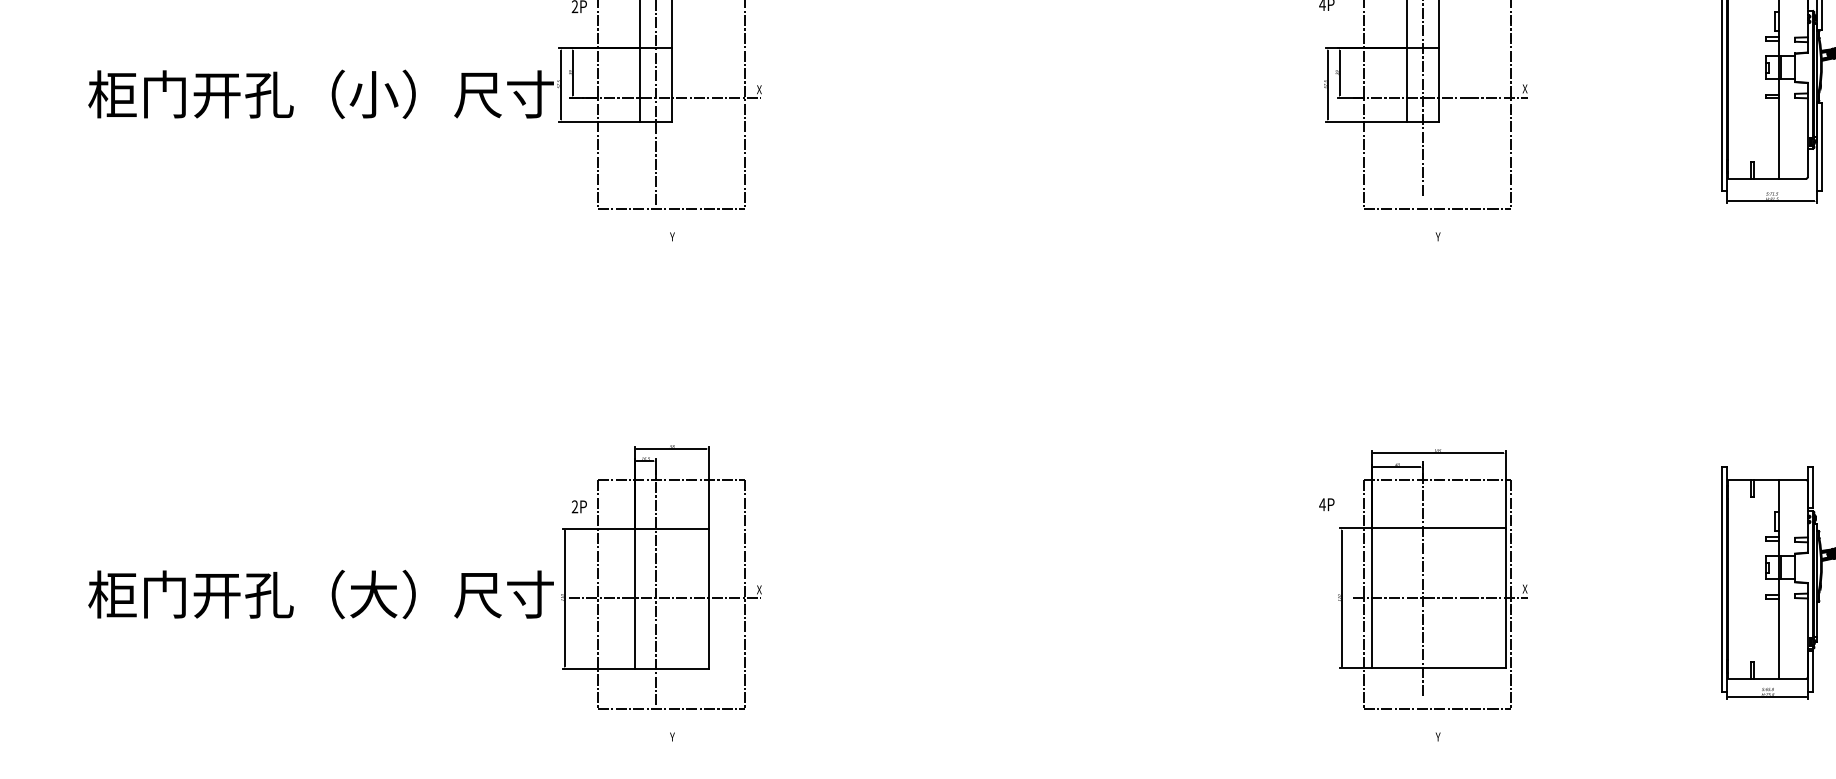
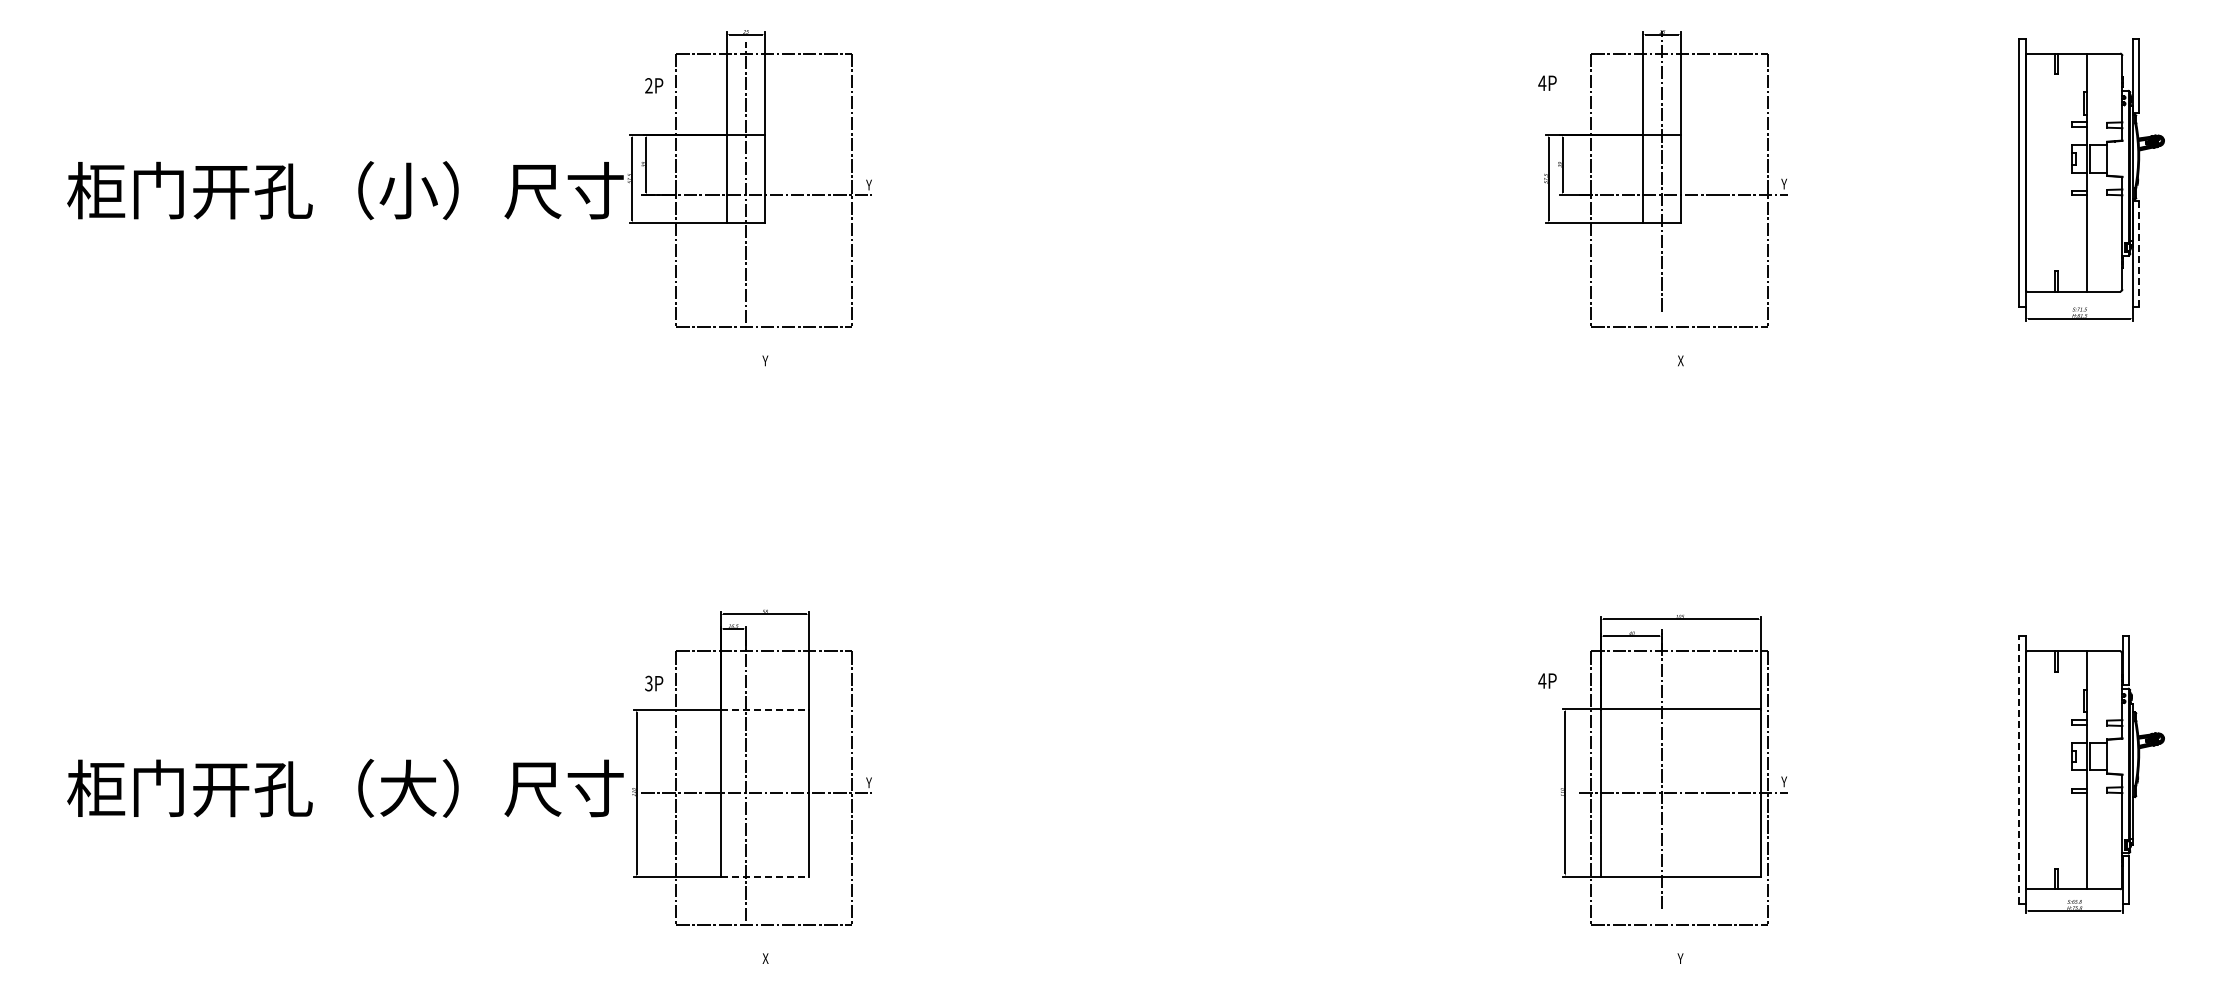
text: (759, 89) -> (869, 184), X -> Y
text: (1525, 89) -> (1784, 184), X -> Y
line: (1822, 147) -> (2139, 253), solid -> dashed
text: (1438, 236) -> (1680, 360), Y -> X
text: (574, 506) -> (648, 683), 2P -> 3P
line: (672, 528) -> (765, 709), solid -> dashed
line: (1721, 578) -> (2019, 769), solid -> dashed
text: (1525, 588) -> (1784, 781), X -> Y
text: (759, 589) -> (869, 782), X -> Y
line: (672, 669) -> (765, 877), solid -> dashed
text: (672, 736) -> (765, 958), Y -> X

